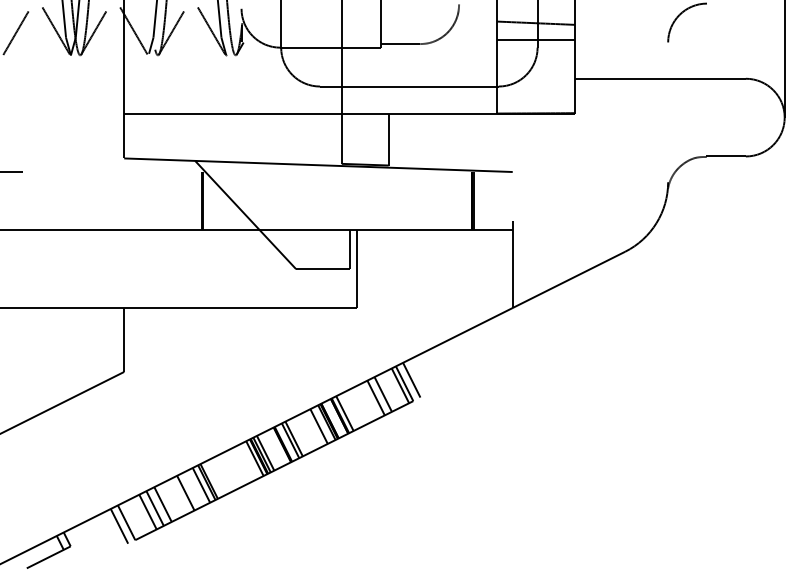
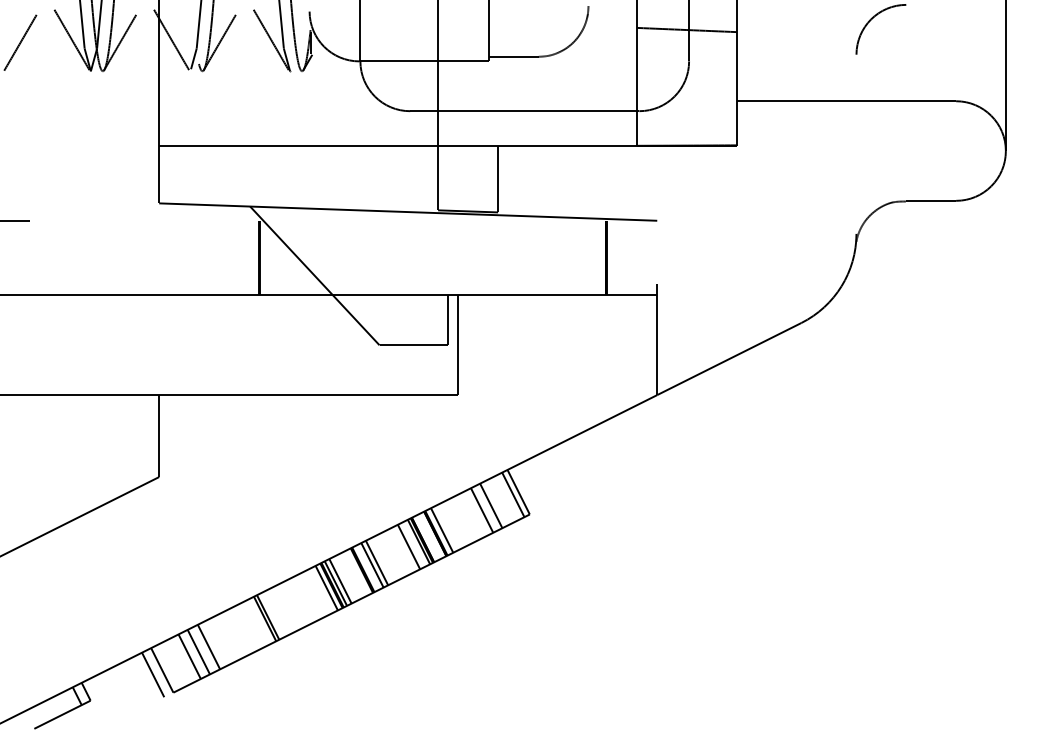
line: (535, 39) -> (686, 51), removed
line: (411, 380) -> (527, 487), removed
line: (201, 485) -> (258, 622), removed
line: (186, 493) -> (238, 632), removed

